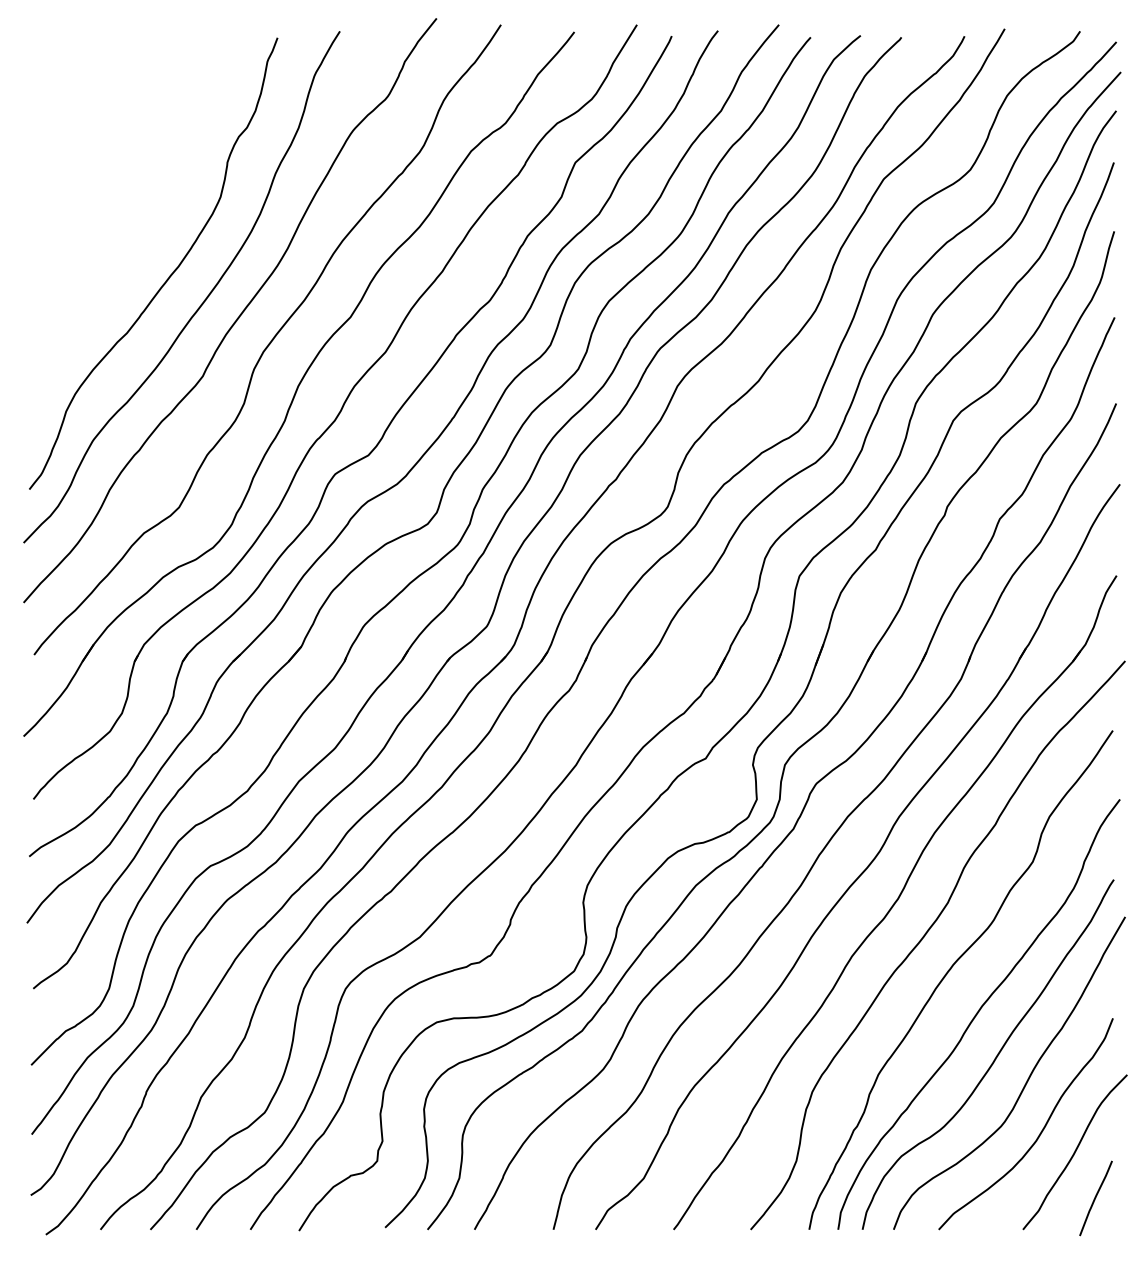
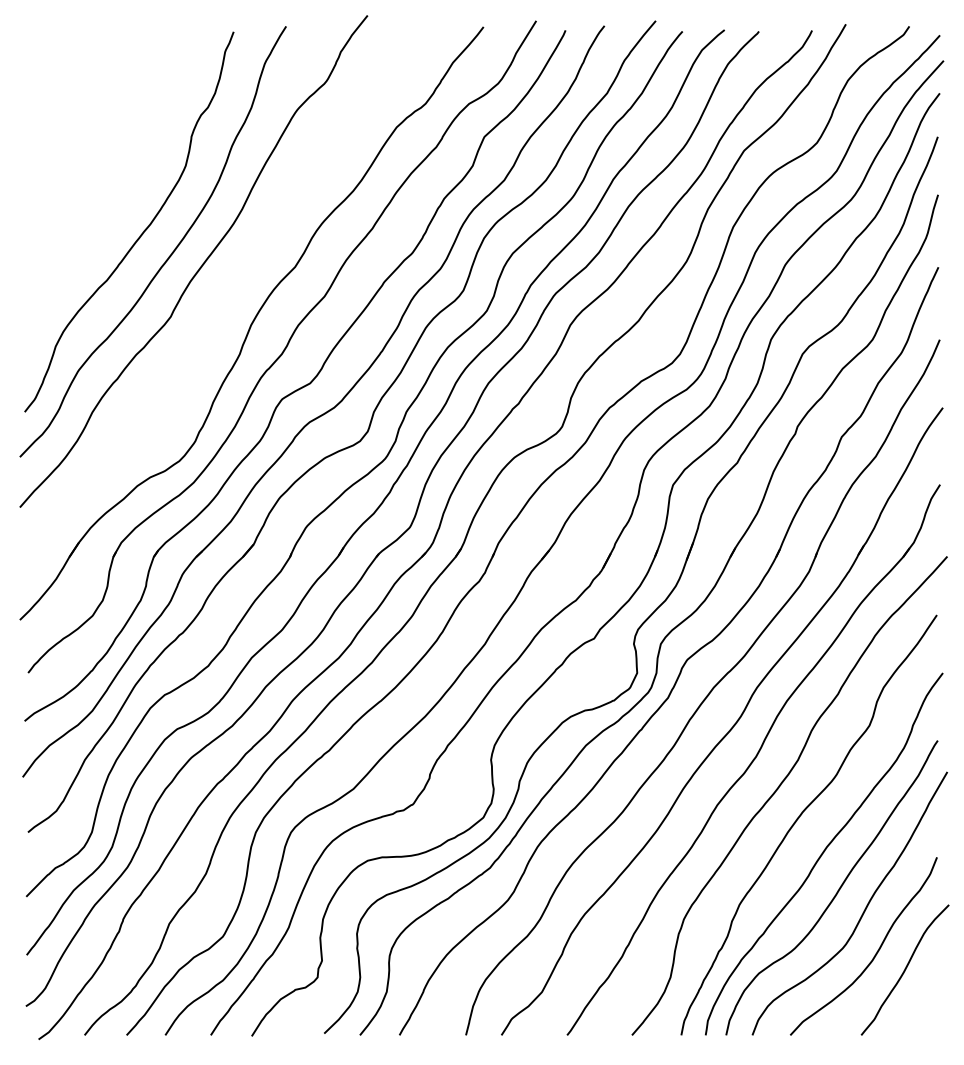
curve: (270, 341) -> (227, 287), removed
curve: (1095, 1198) -> (922, 1009), removed

